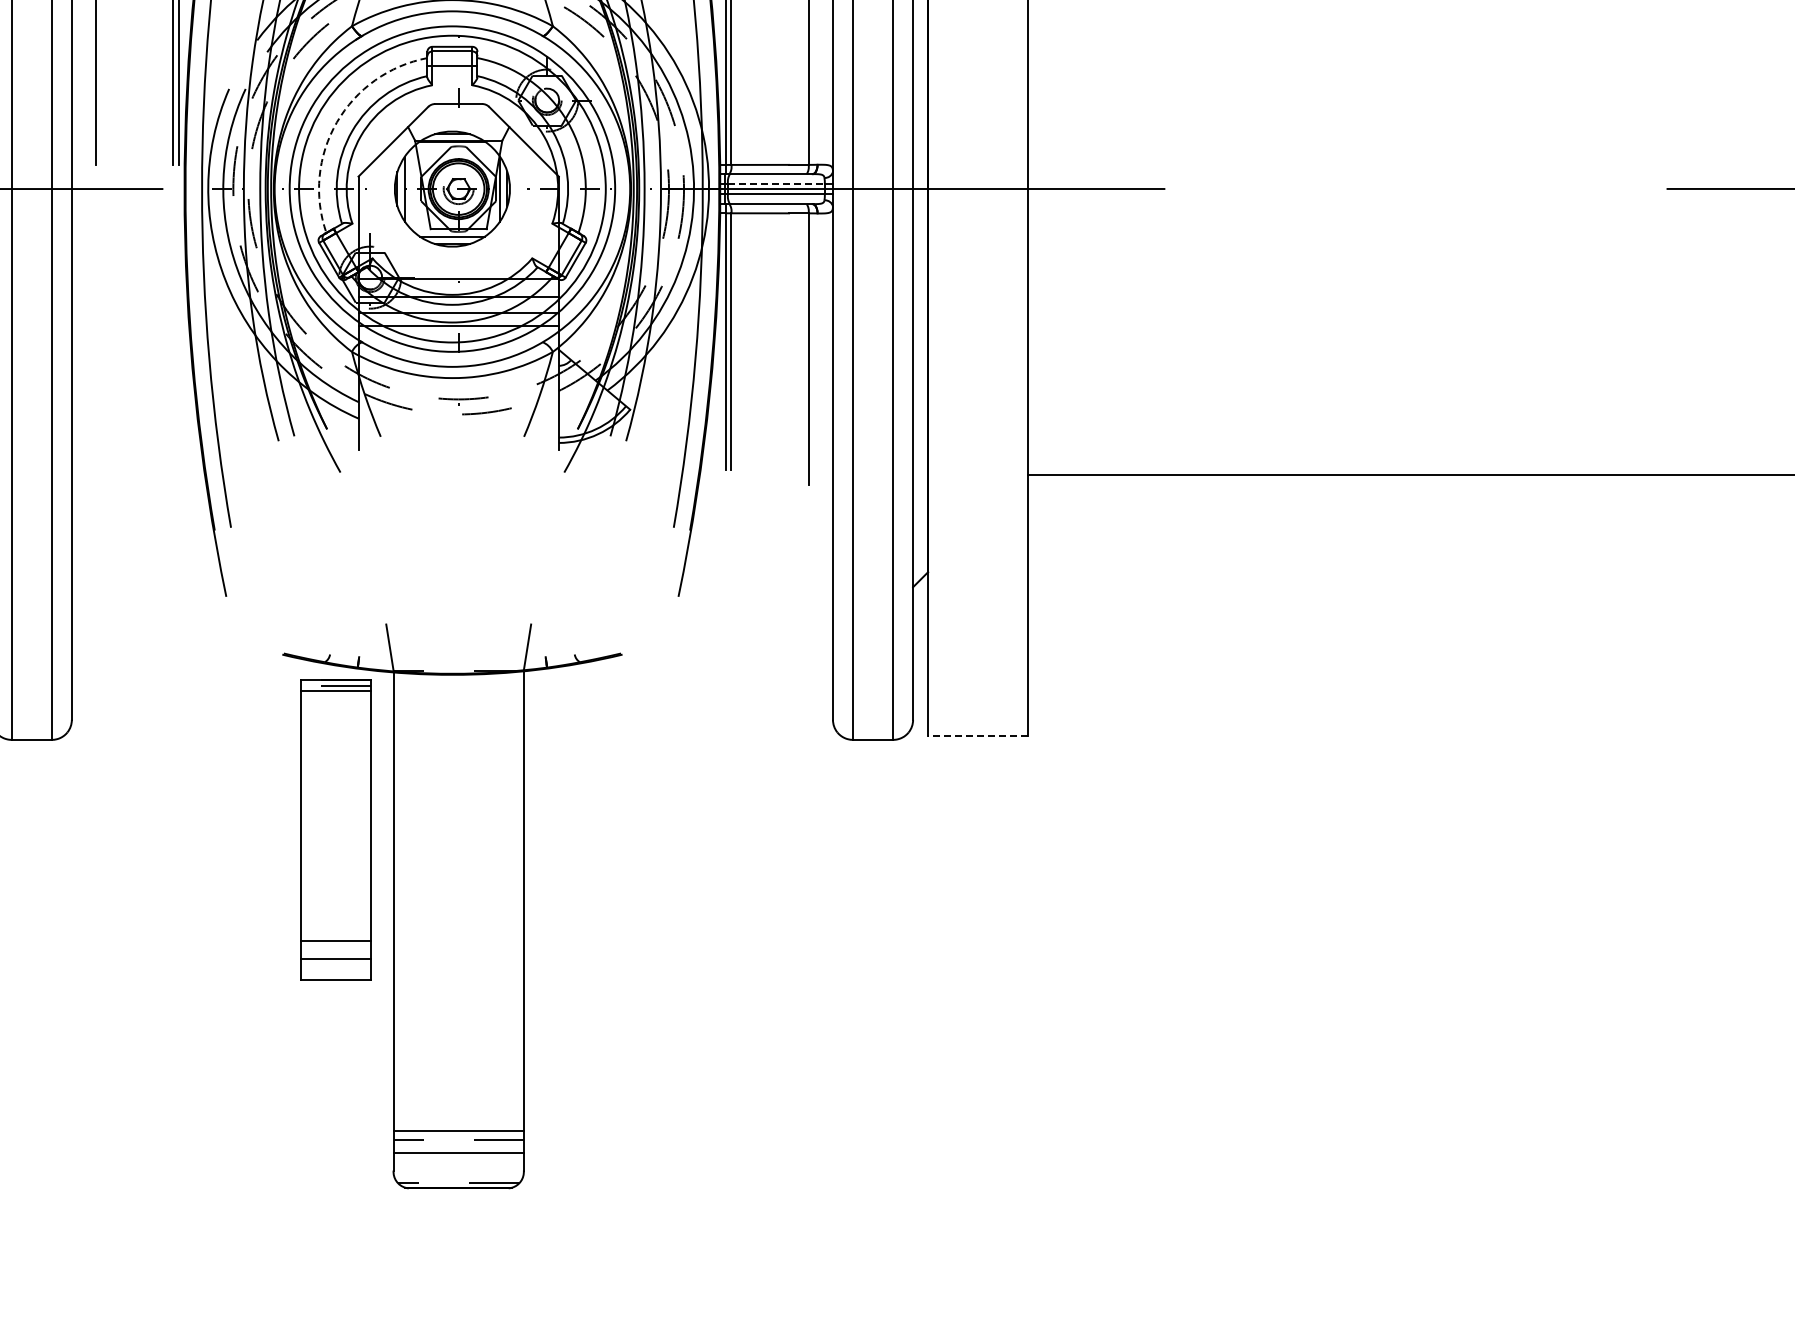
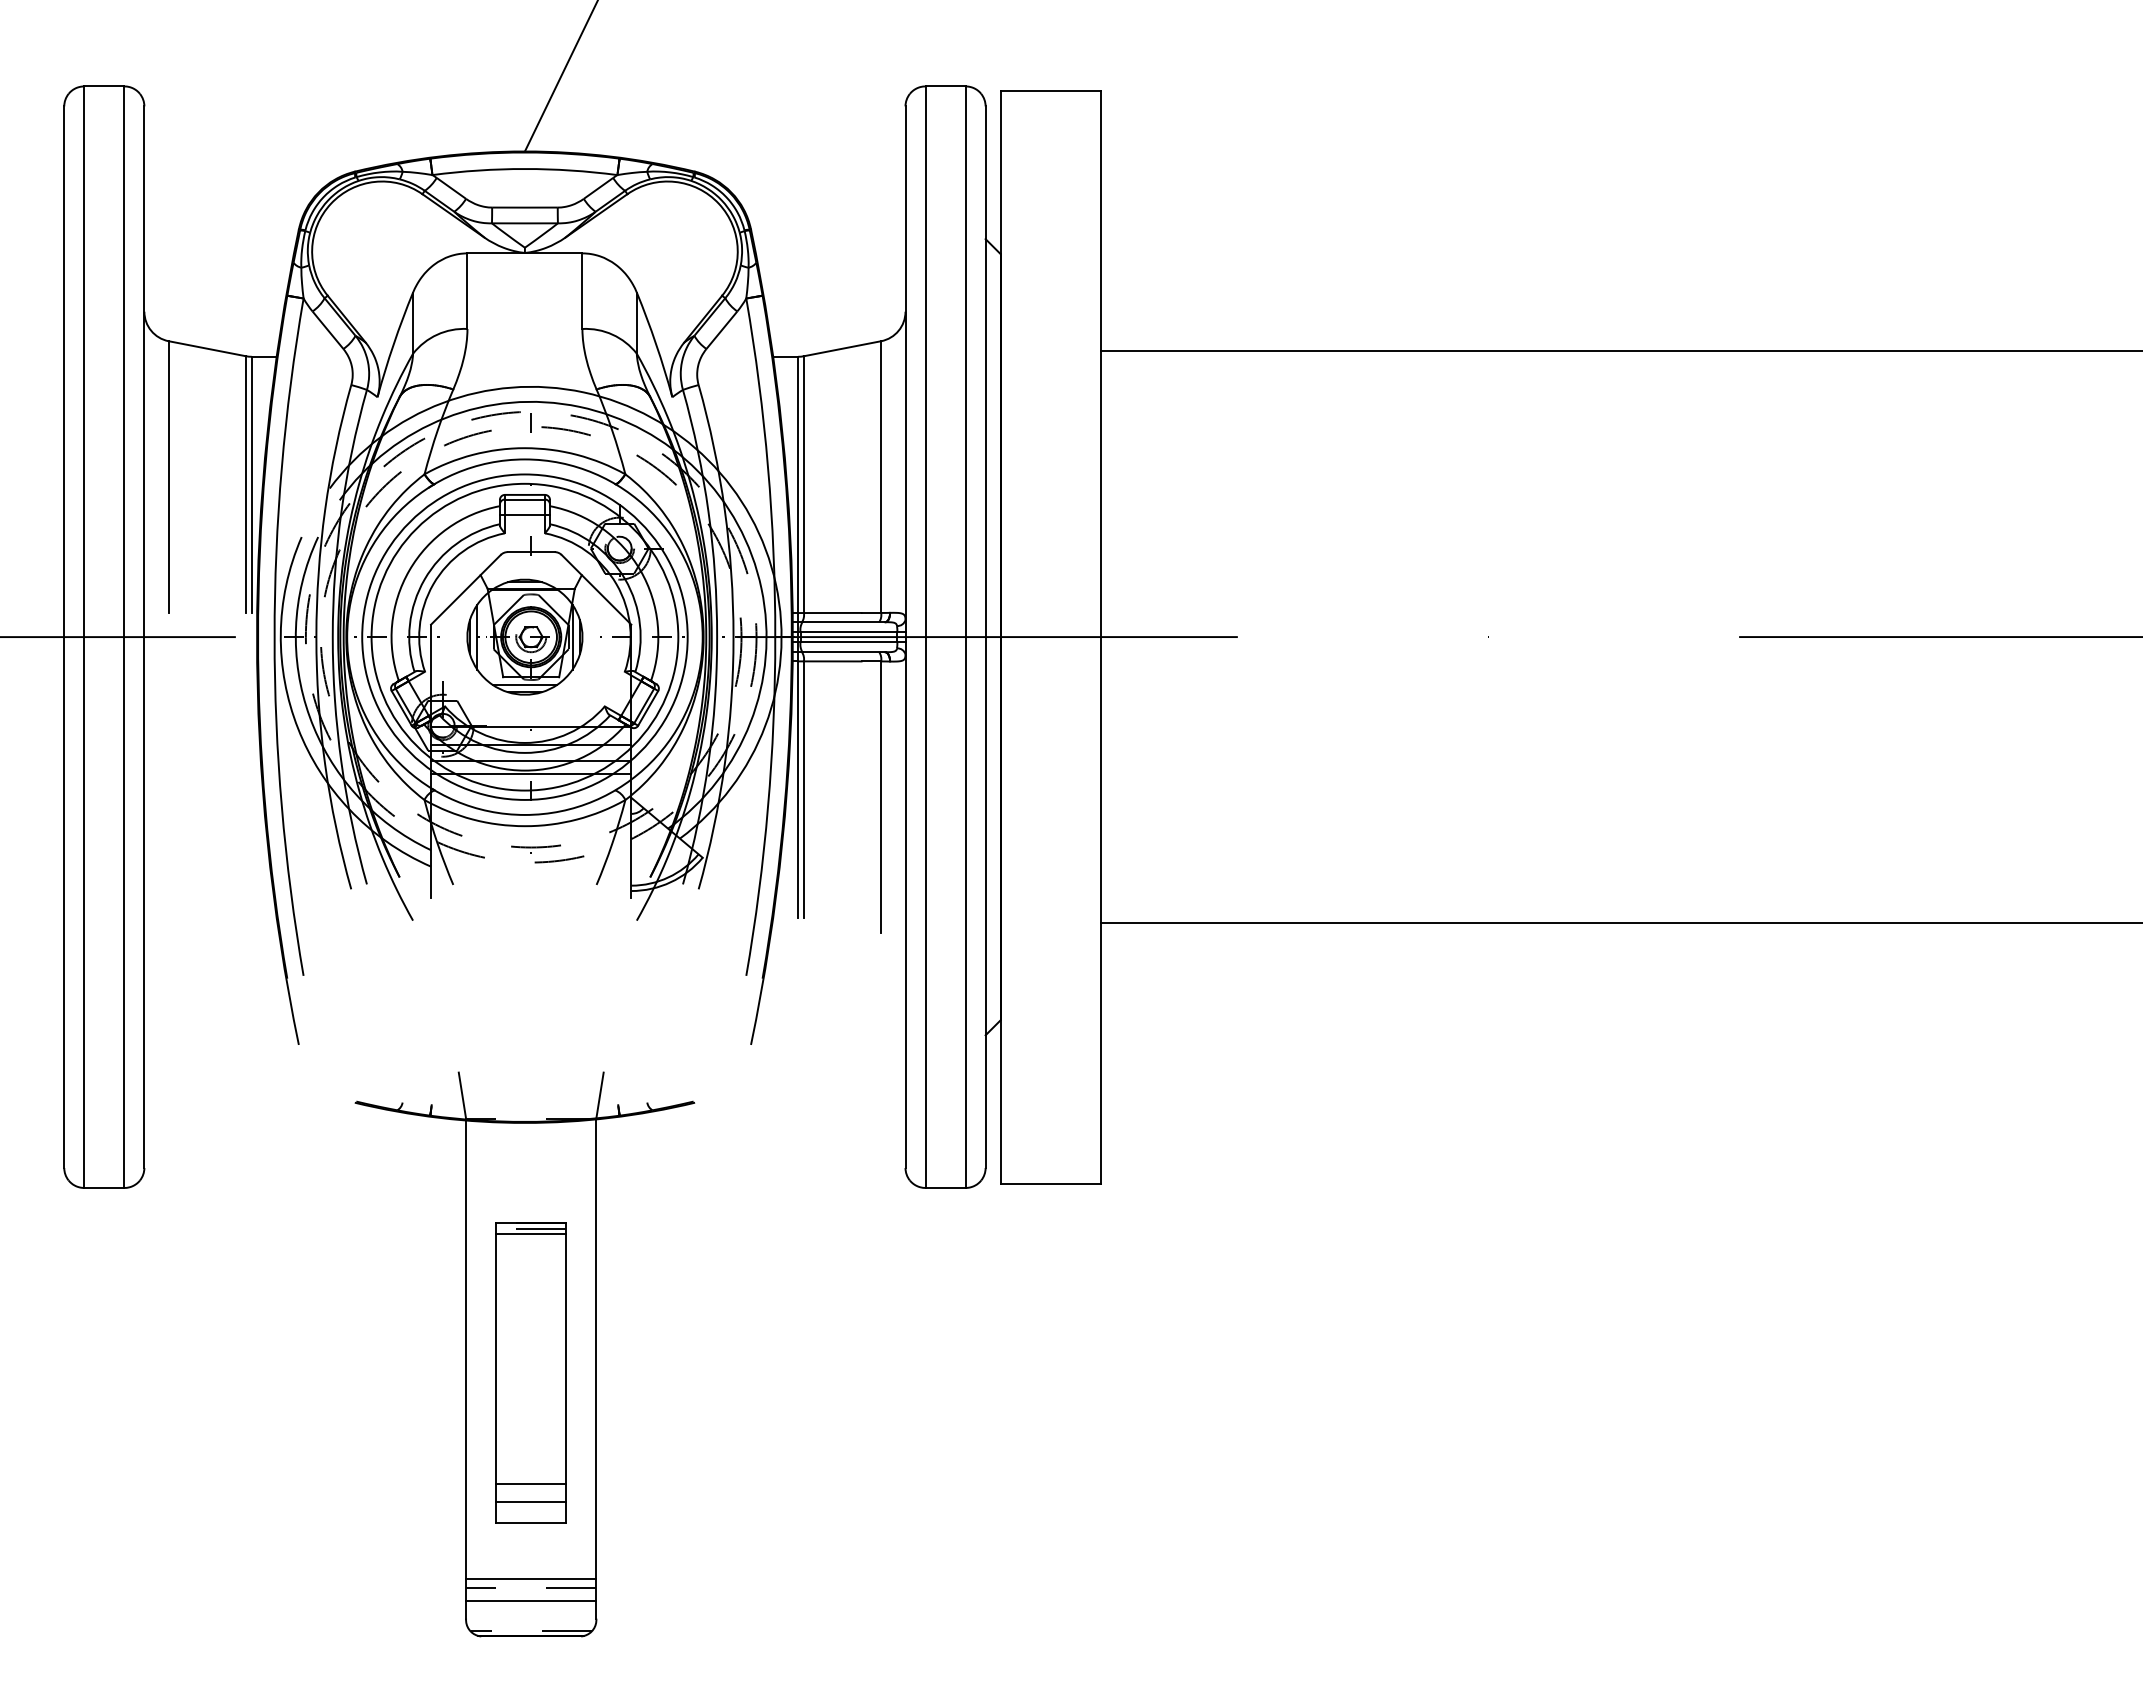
arc: (336, 122) -> (409, 570), dashed -> solid
line: (776, 184) -> (849, 632), dashed -> solid
line: (977, 735) -> (1050, 1183), dashed -> solid
part: (334, 829) -> (530, 1372), moved

